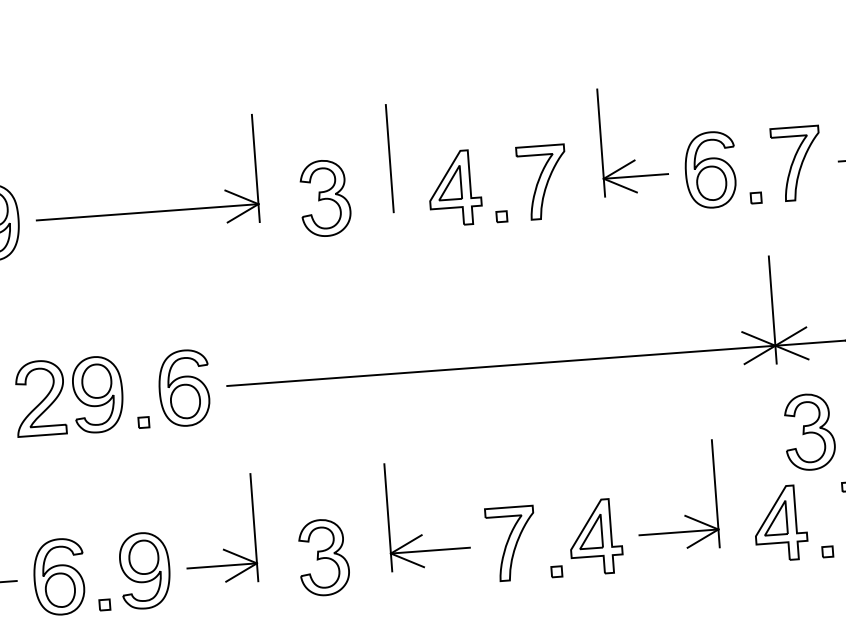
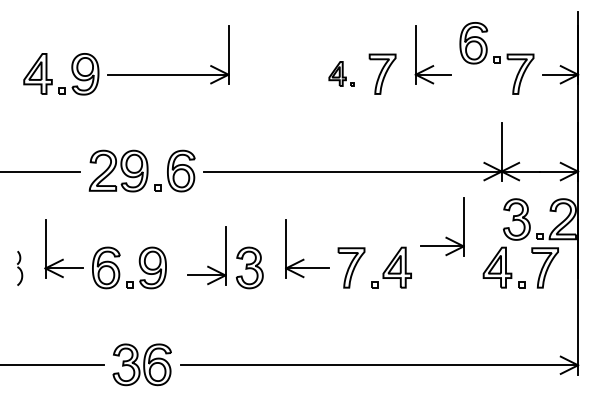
line: (390, 158) -> (301, 55), removed
part: (721, 169) -> (479, 43), moved
part: (466, 186) -> (341, 73), size x0.6
part: (324, 198) -> (264, 74), removed
part: (685, 513) -> (446, 236), moved
part: (222, 547) -> (207, 265), moved

